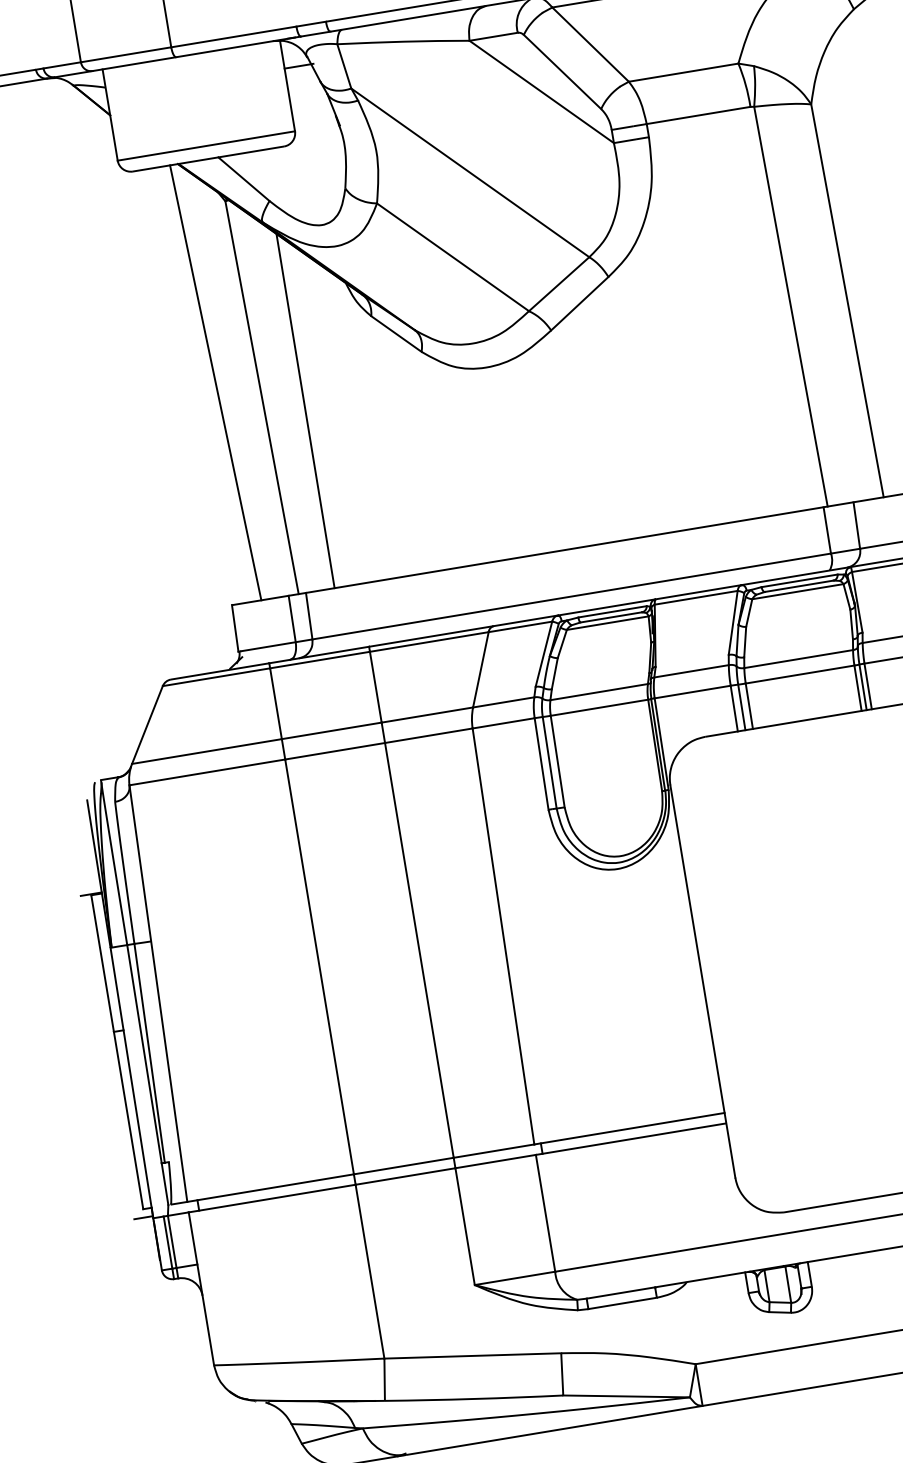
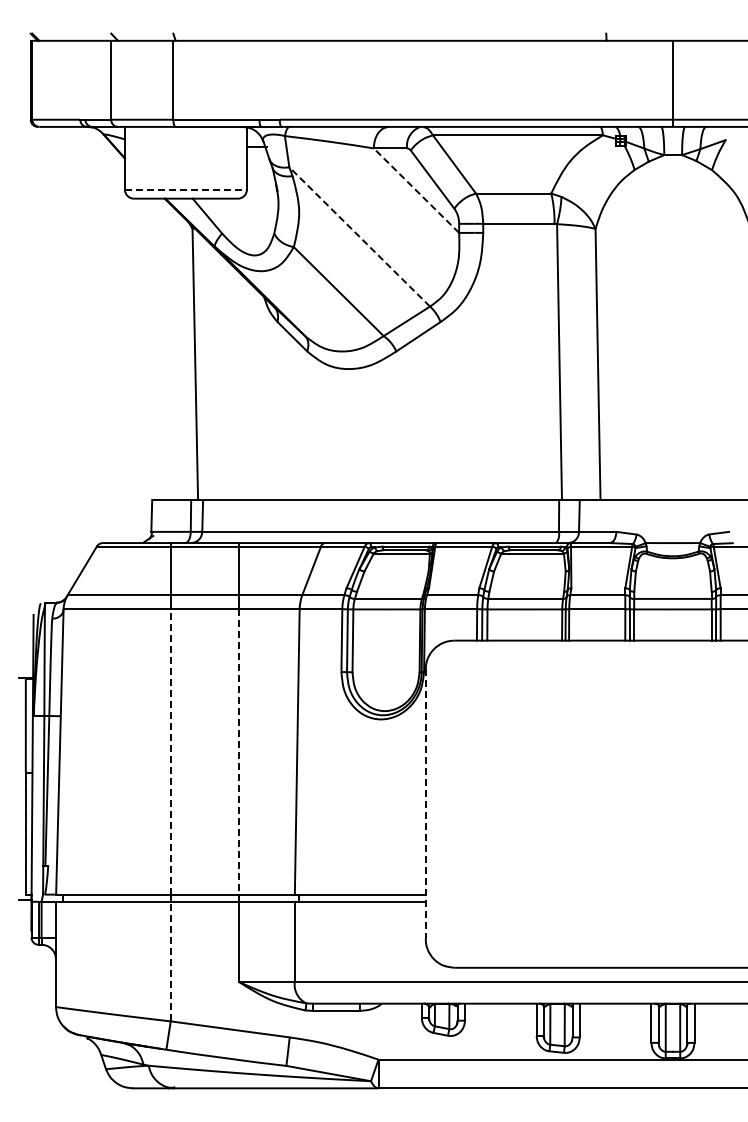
line: (541, 91) -> (416, 190), solid -> dashed
line: (205, 145) -> (185, 189), solid -> dashed
line: (469, 172) -> (359, 236), solid -> dashed
line: (215, 383) -> (165, 349), removed
line: (304, 411) -> (222, 378), removed
line: (419, 949) -> (239, 751), solid -> dashed
line: (319, 966) -> (170, 751), solid -> dashed
line: (702, 982) -> (425, 804), solid -> dashed
line: (369, 1271) -> (170, 961), solid -> dashed

